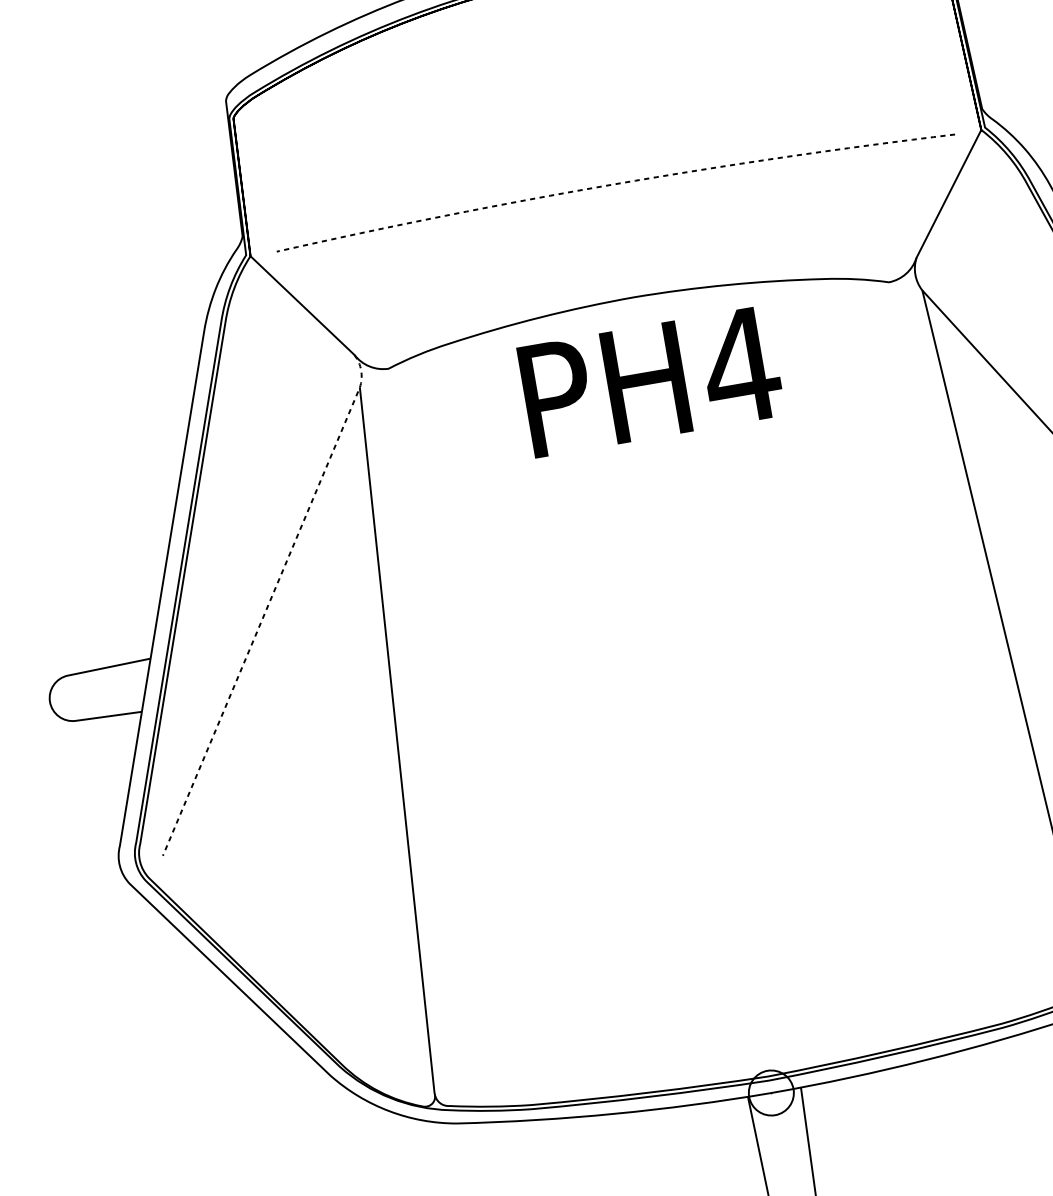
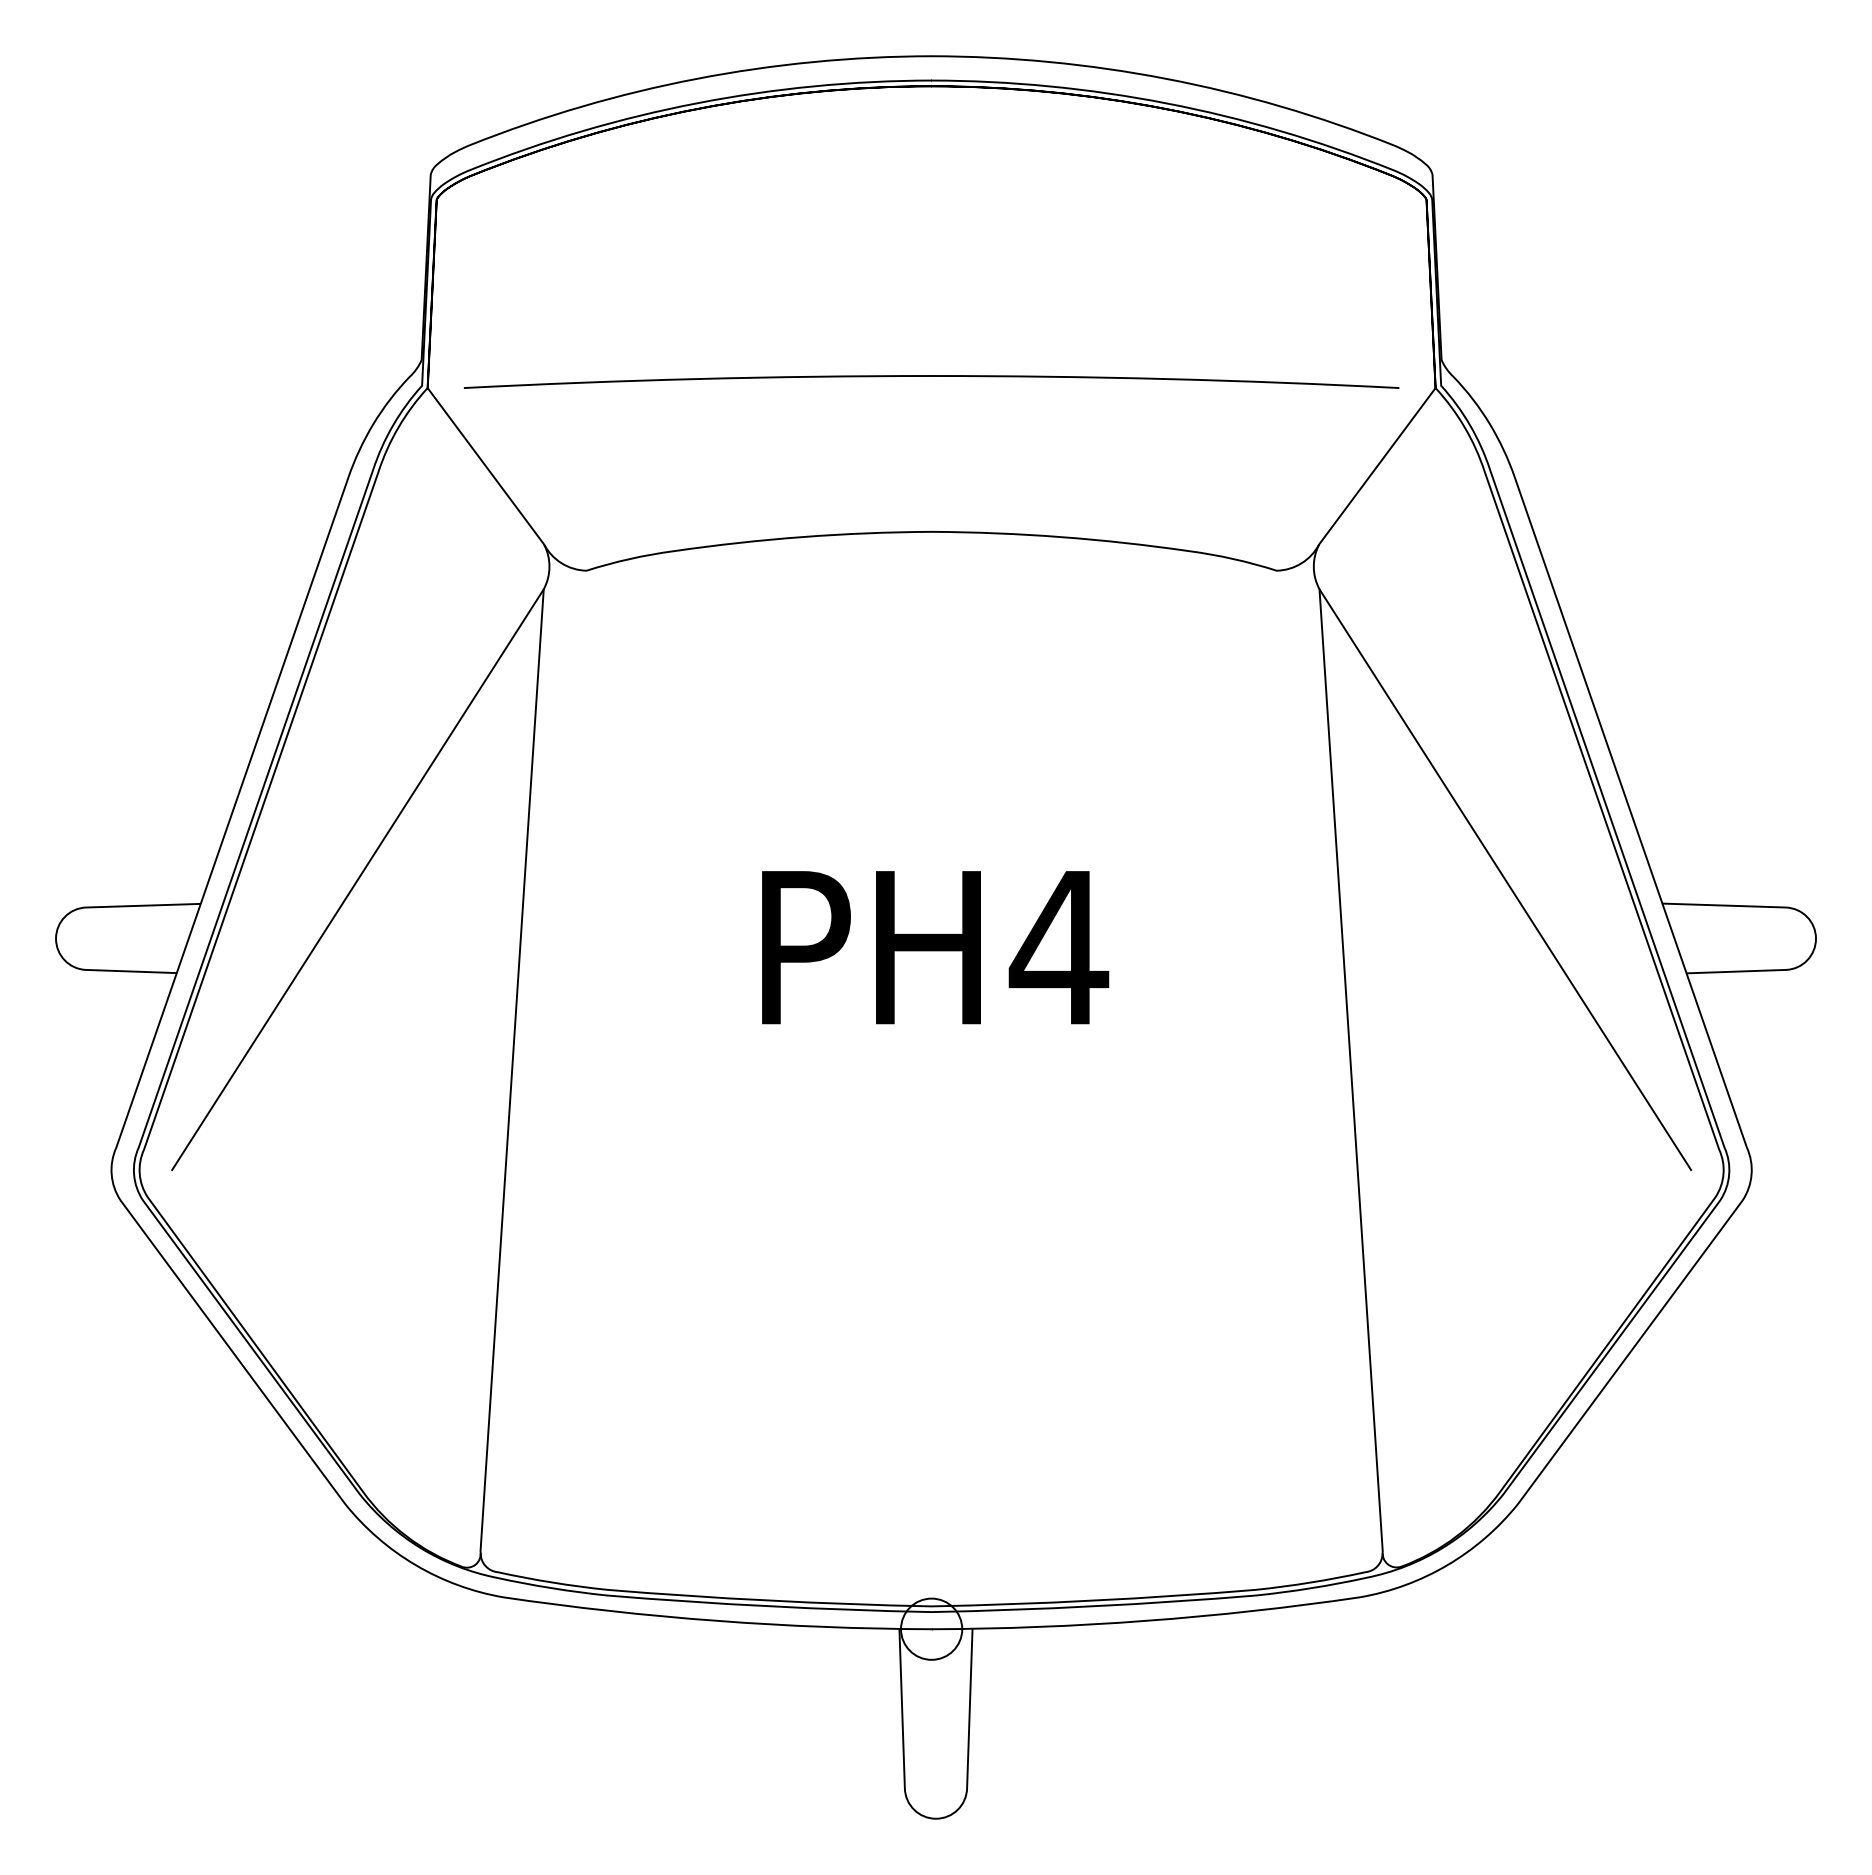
line: (614, 184) -> (931, 376), dashed -> solid
text: (651, 381) -> (935, 947), moved
line: (269, 602) -> (372, 856), dashed -> solid

